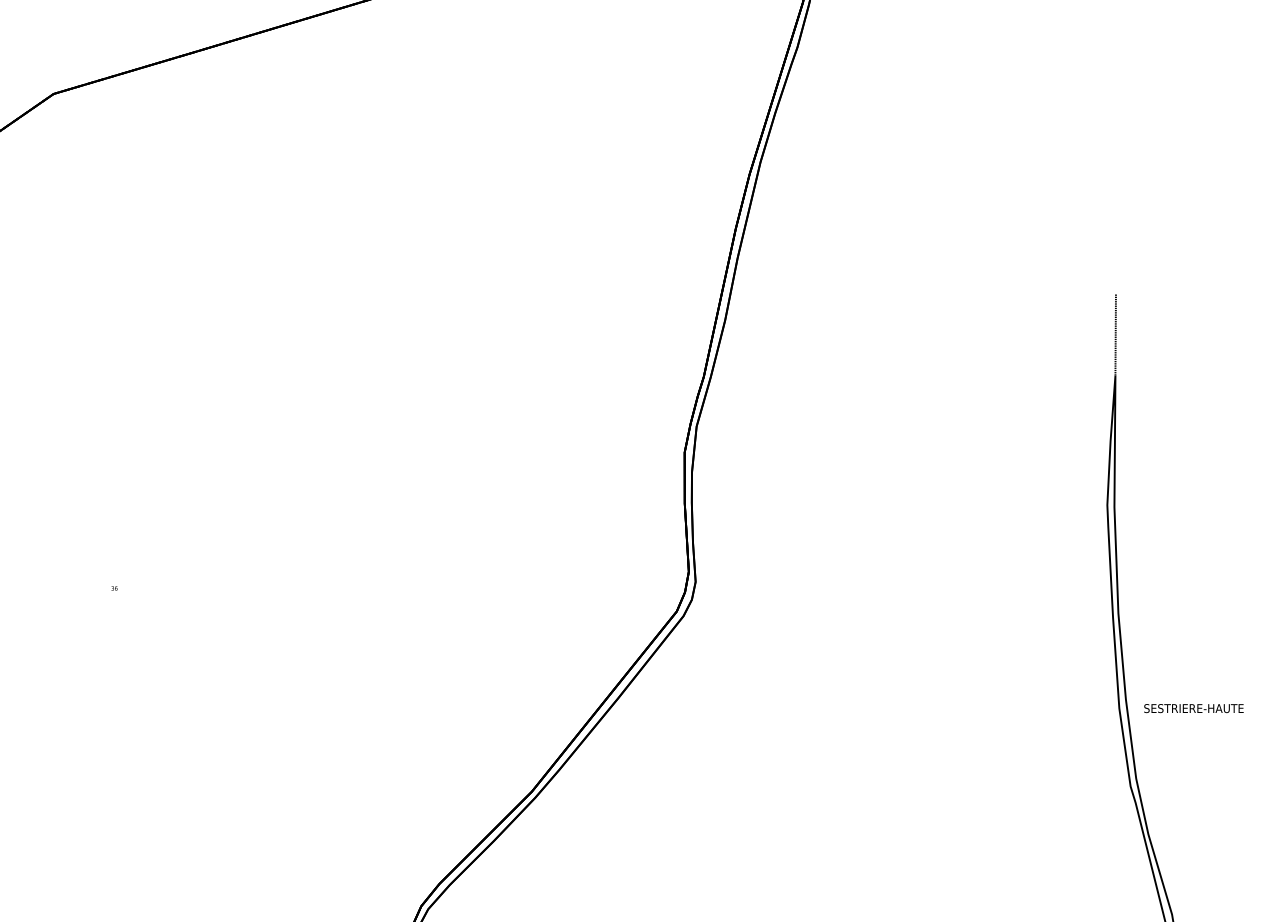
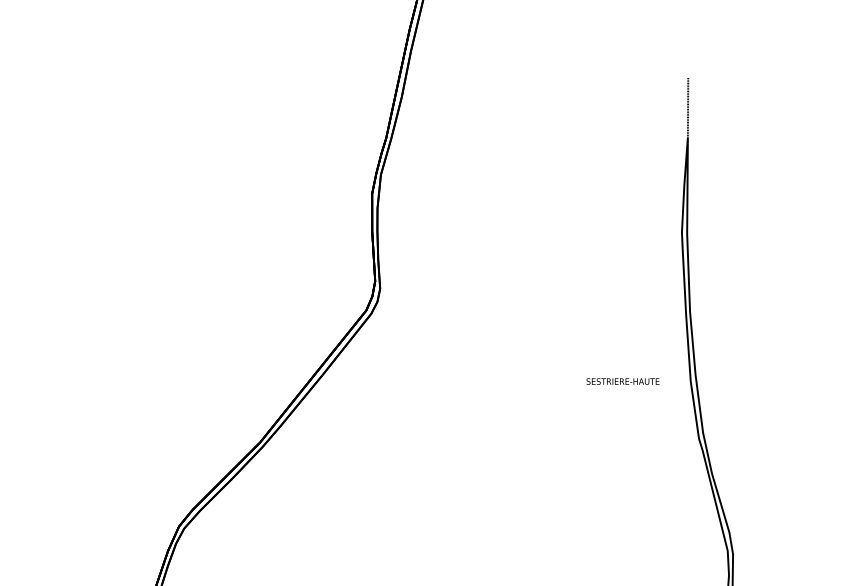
text: (1193, 708) -> (622, 381), moved

